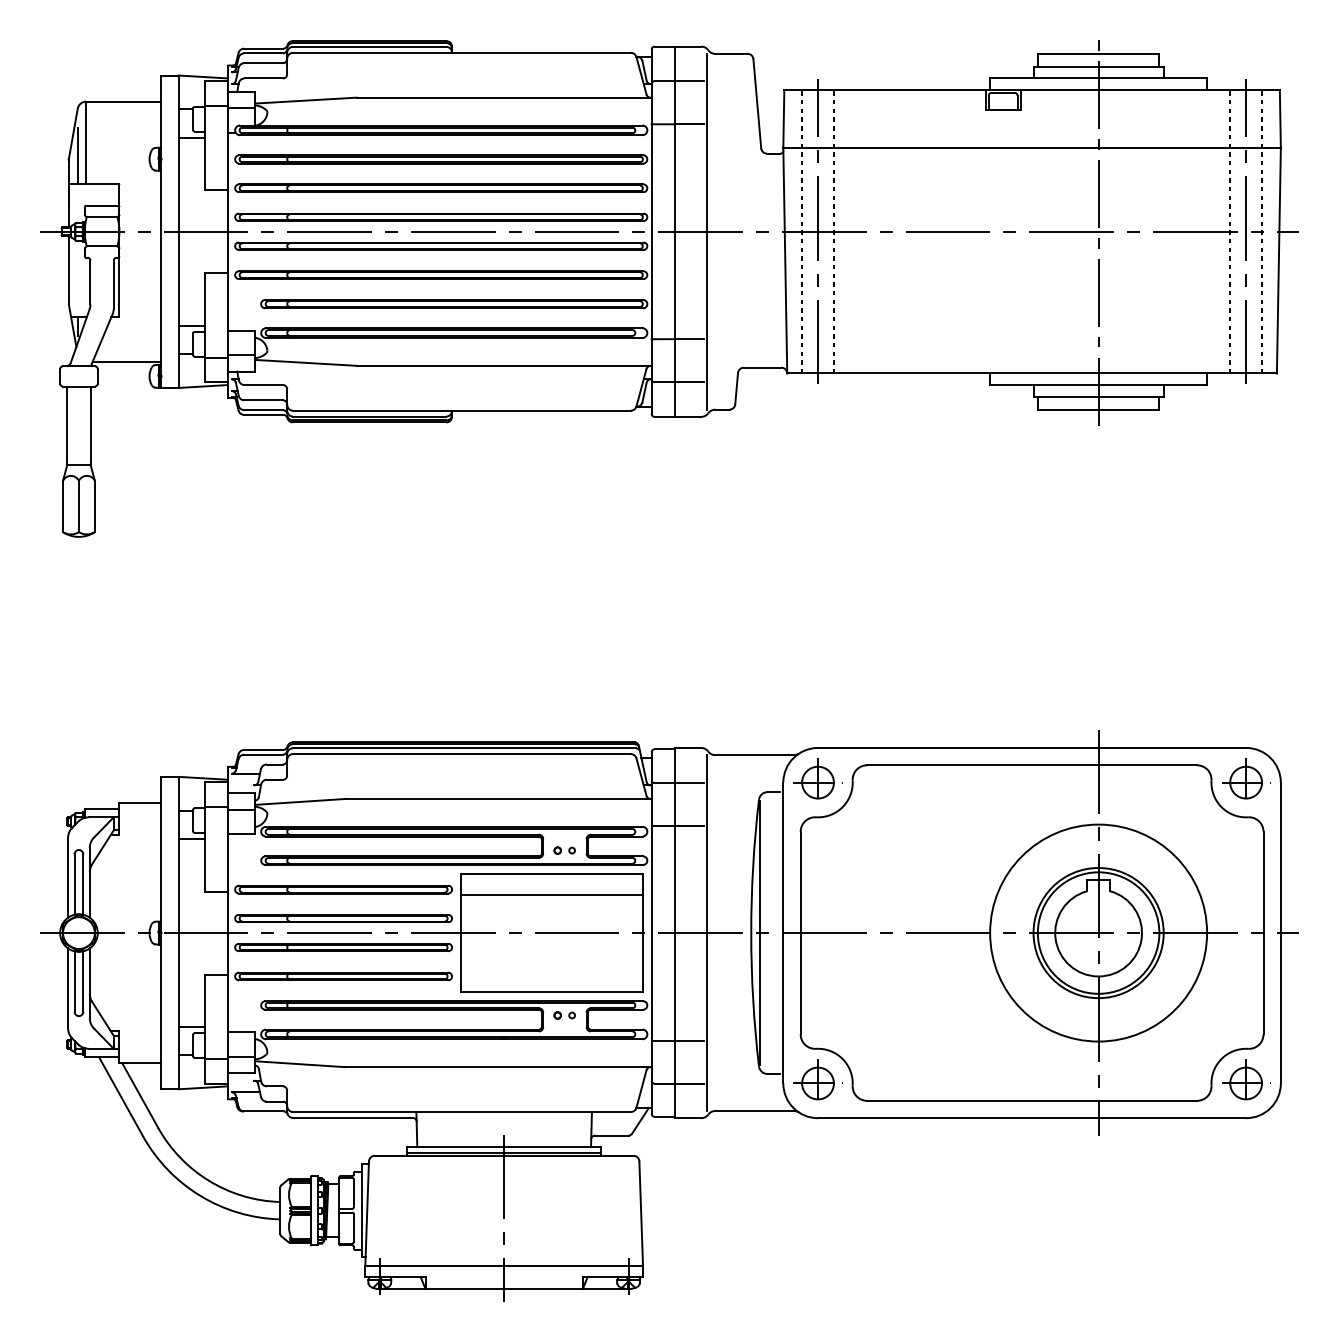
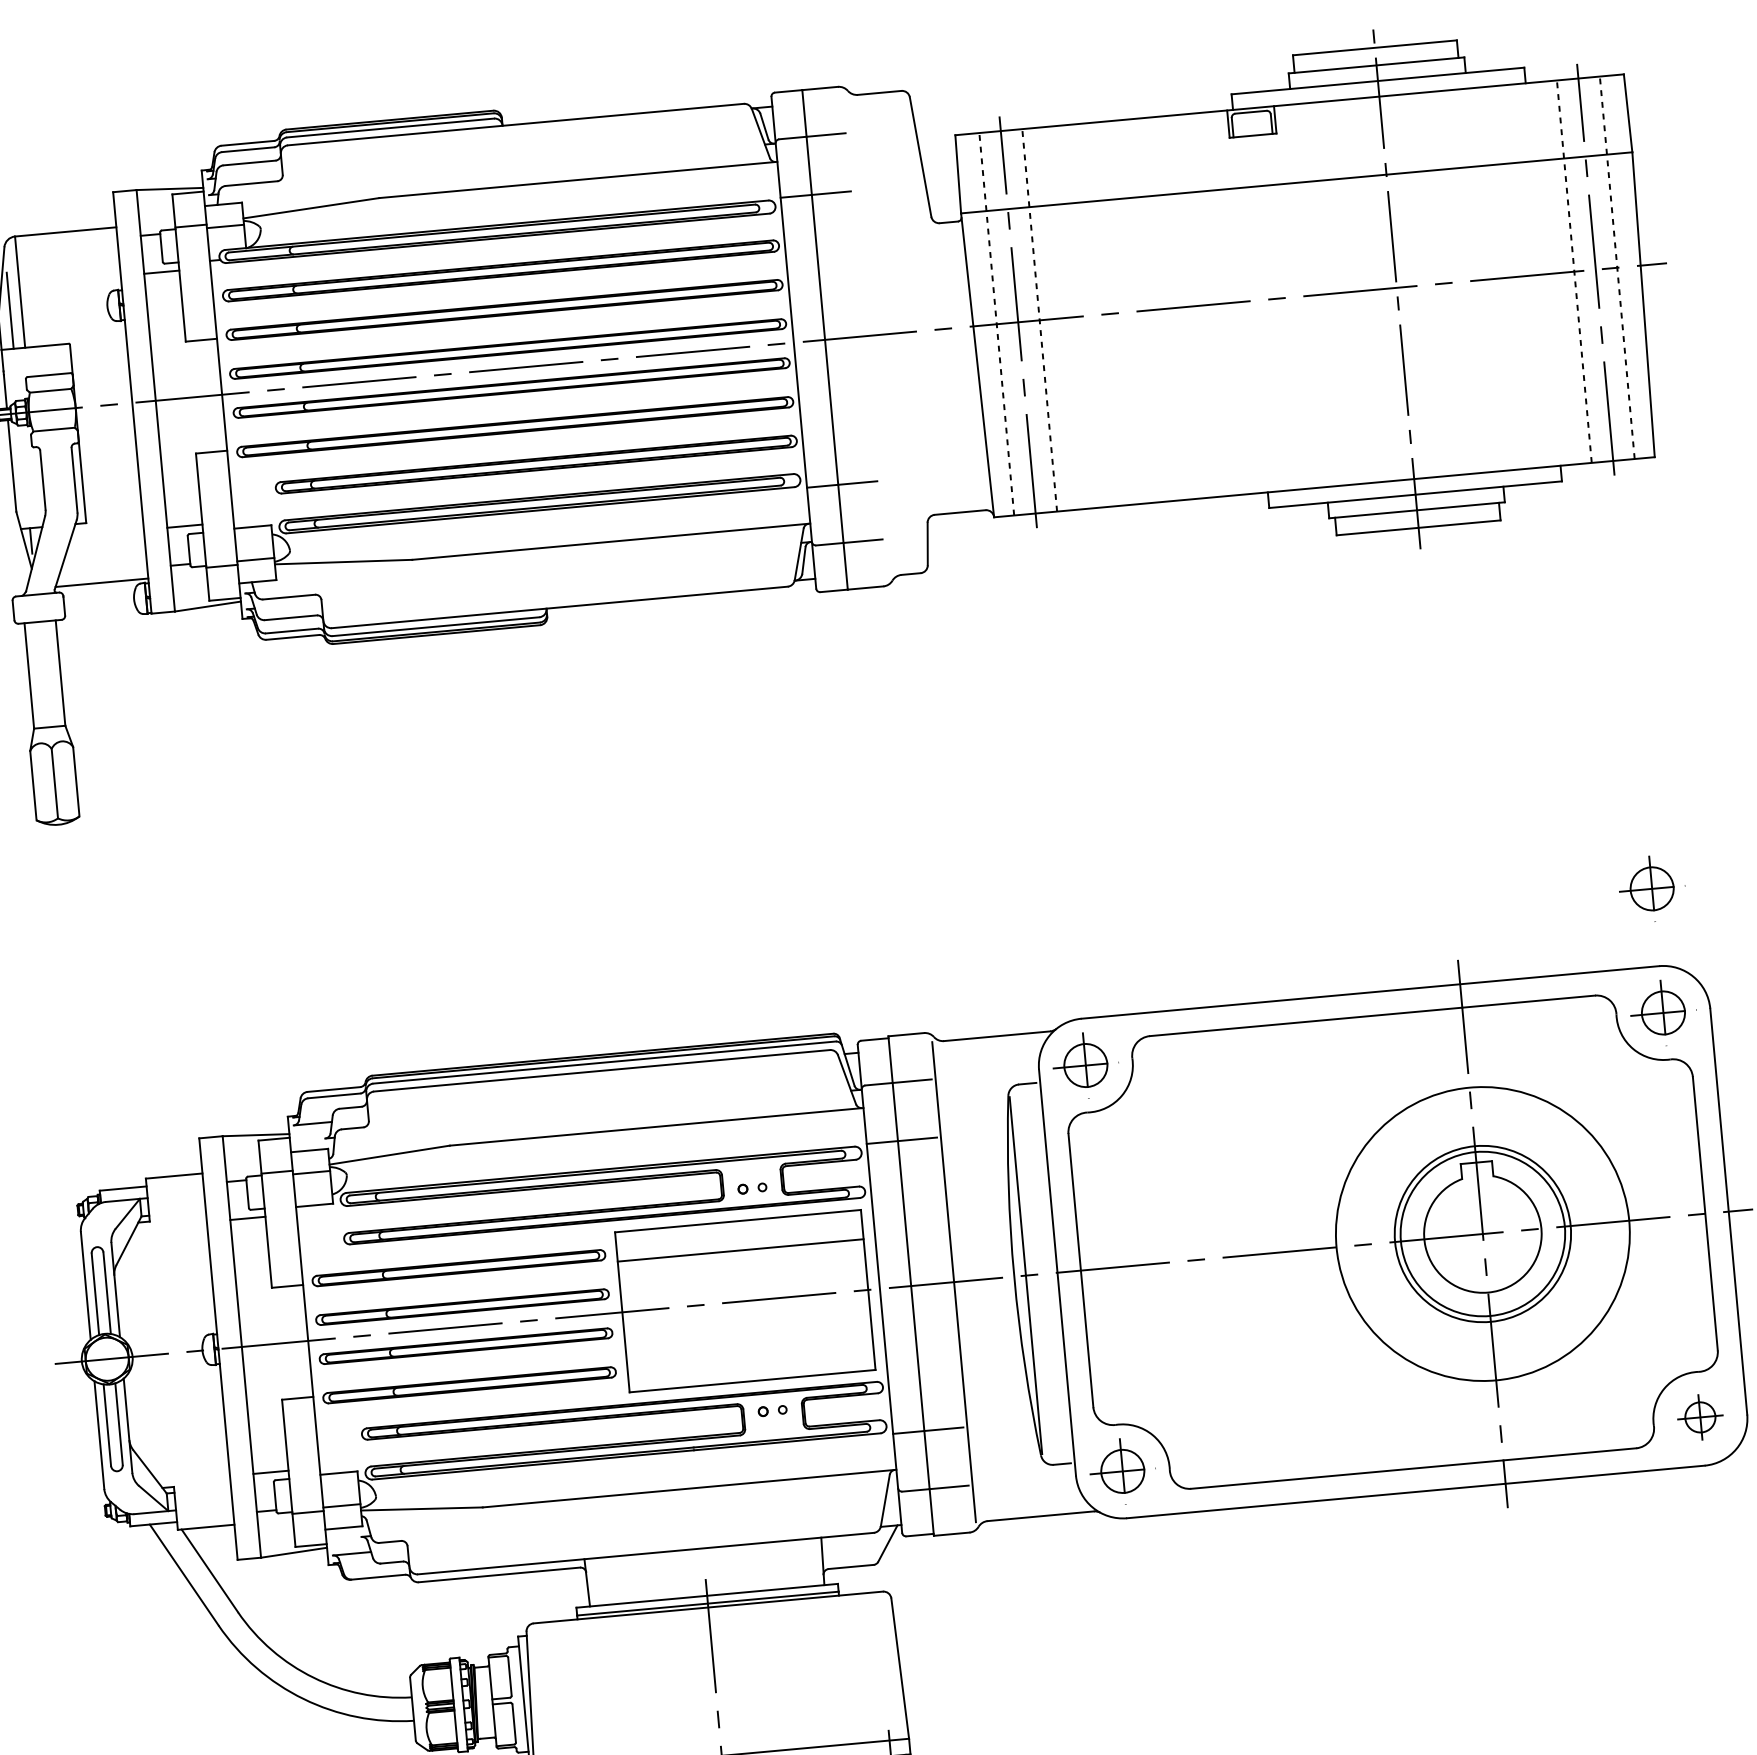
line: (706, 231) -> (867, 335), removed
part: (1246, 686) -> (1652, 883), added
part: (1246, 1079) -> (1700, 1413), size x0.7

